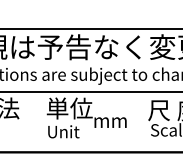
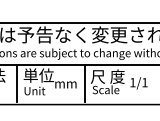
line: (37, 120) -> (17, 83), added
line: (140, 120) -> (85, 83), added

